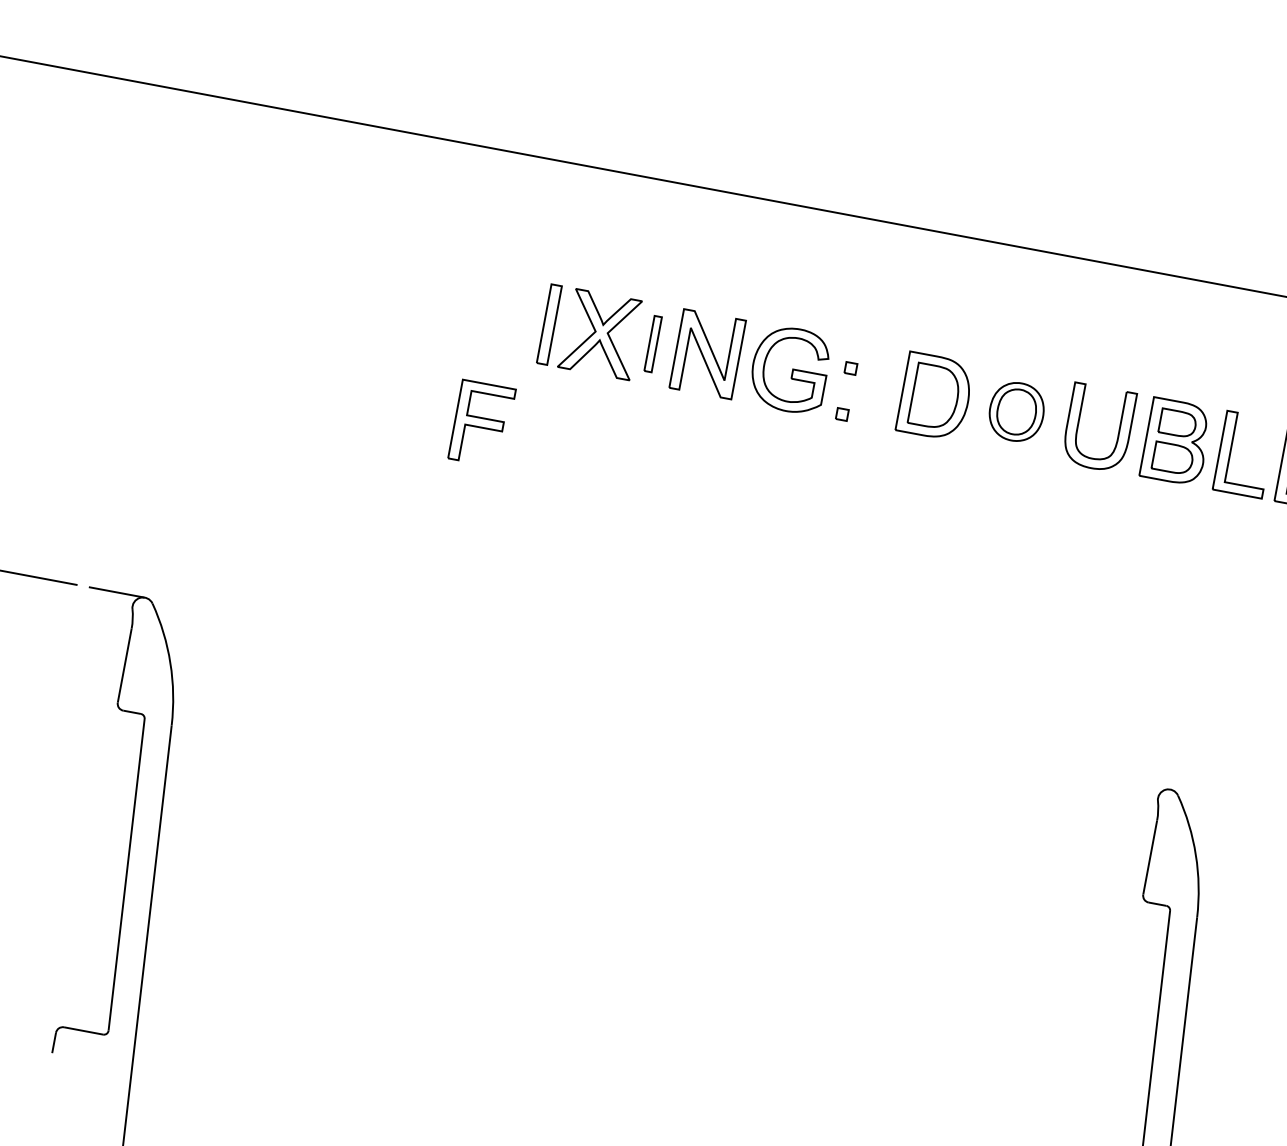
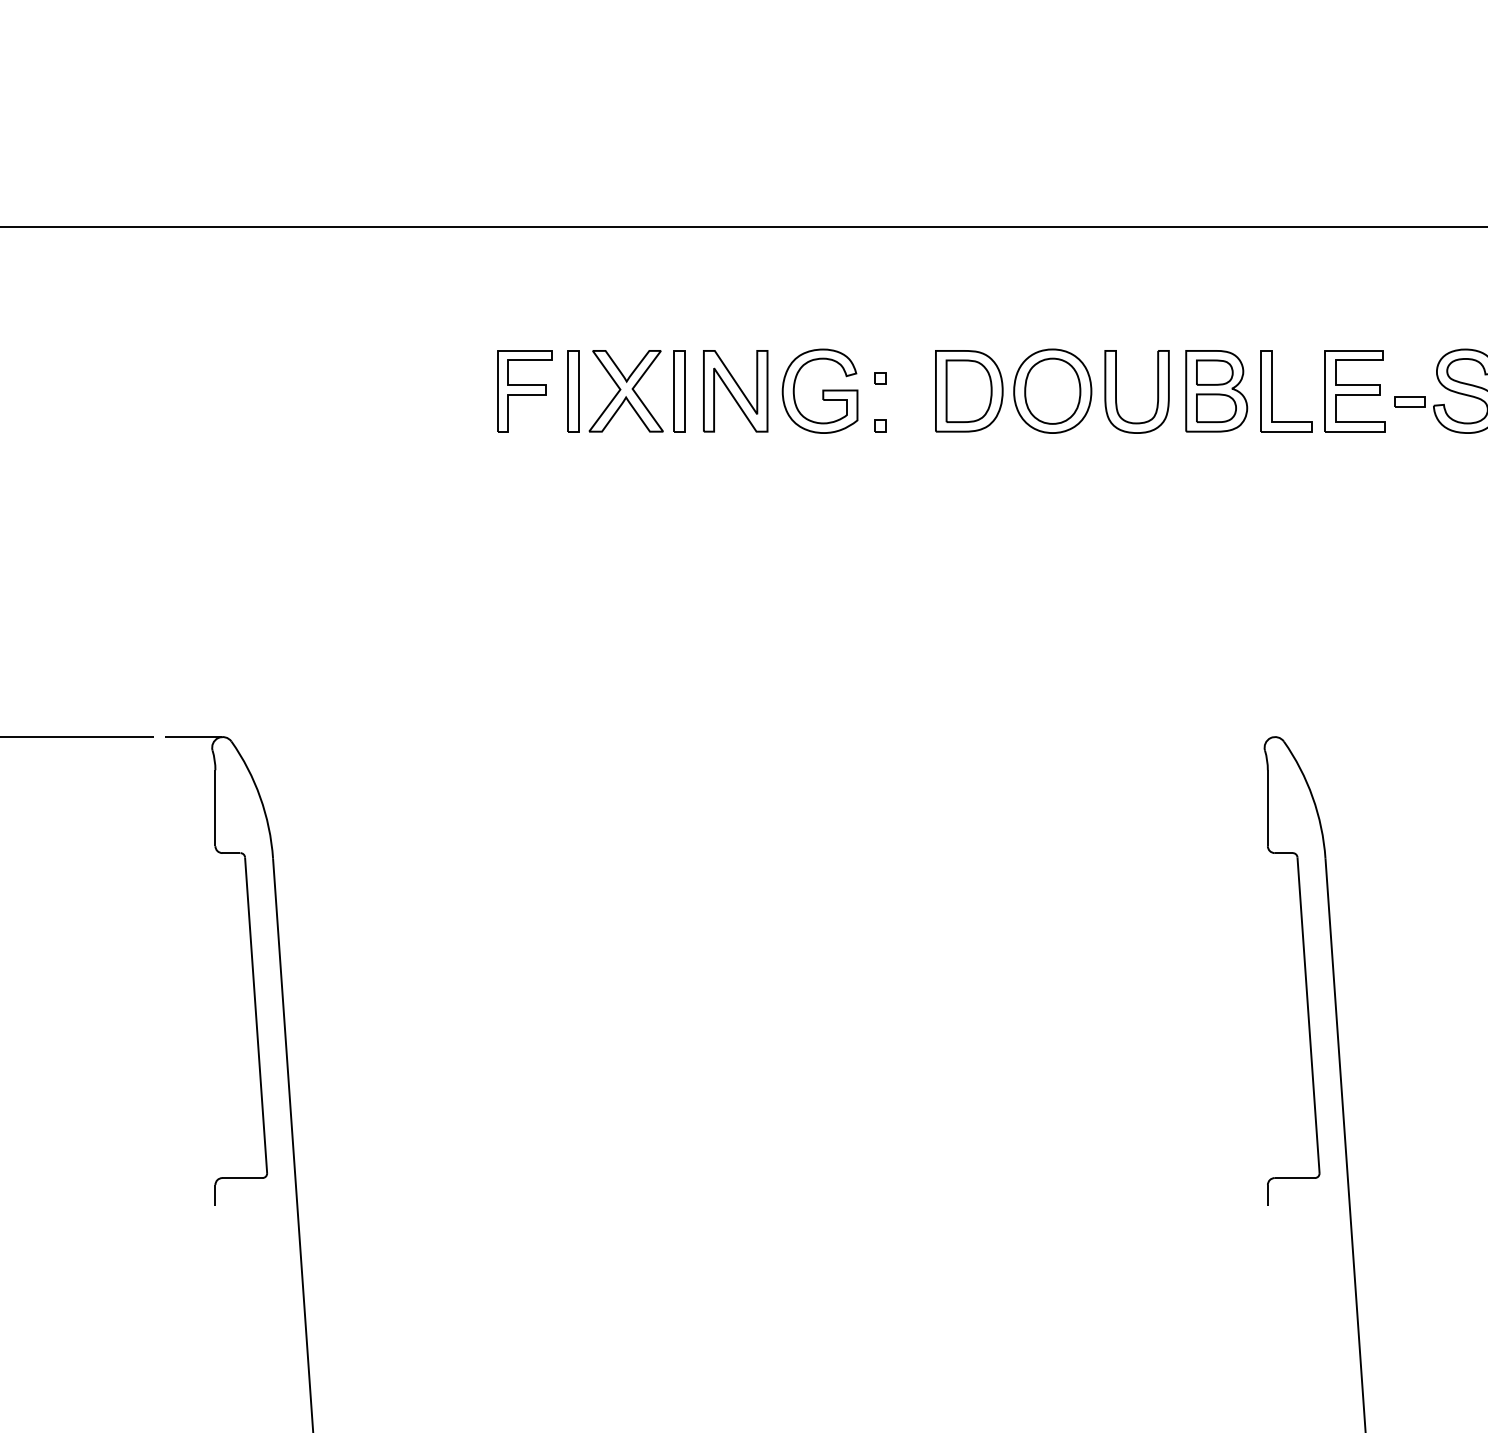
part: (652, 344) -> (679, 391), size x1.43
part: (1016, 411) -> (1052, 390), size x1.43
part: (481, 424) -> (524, 391), moved

